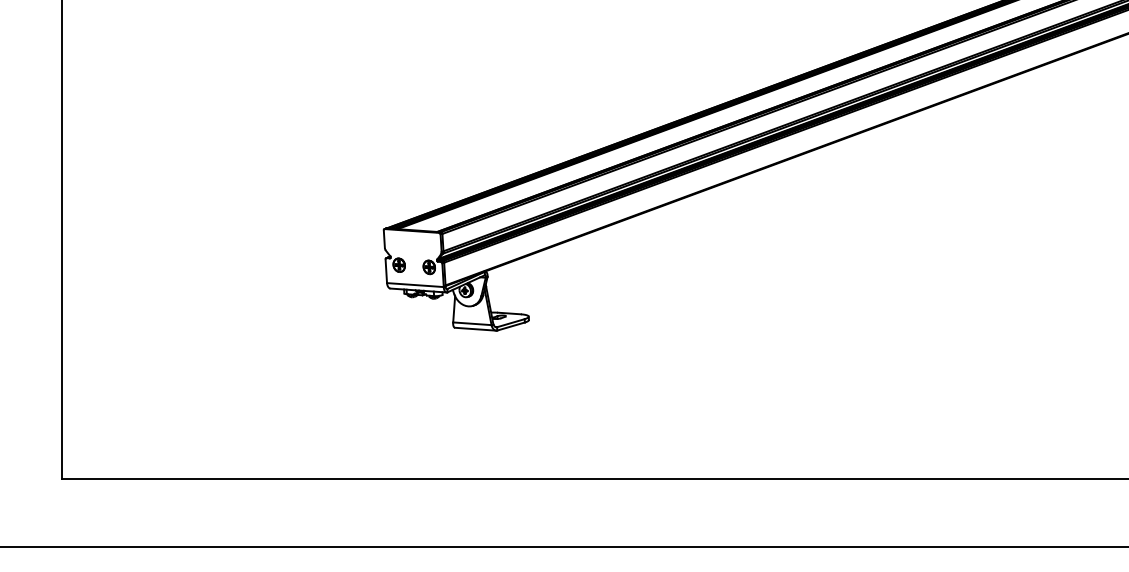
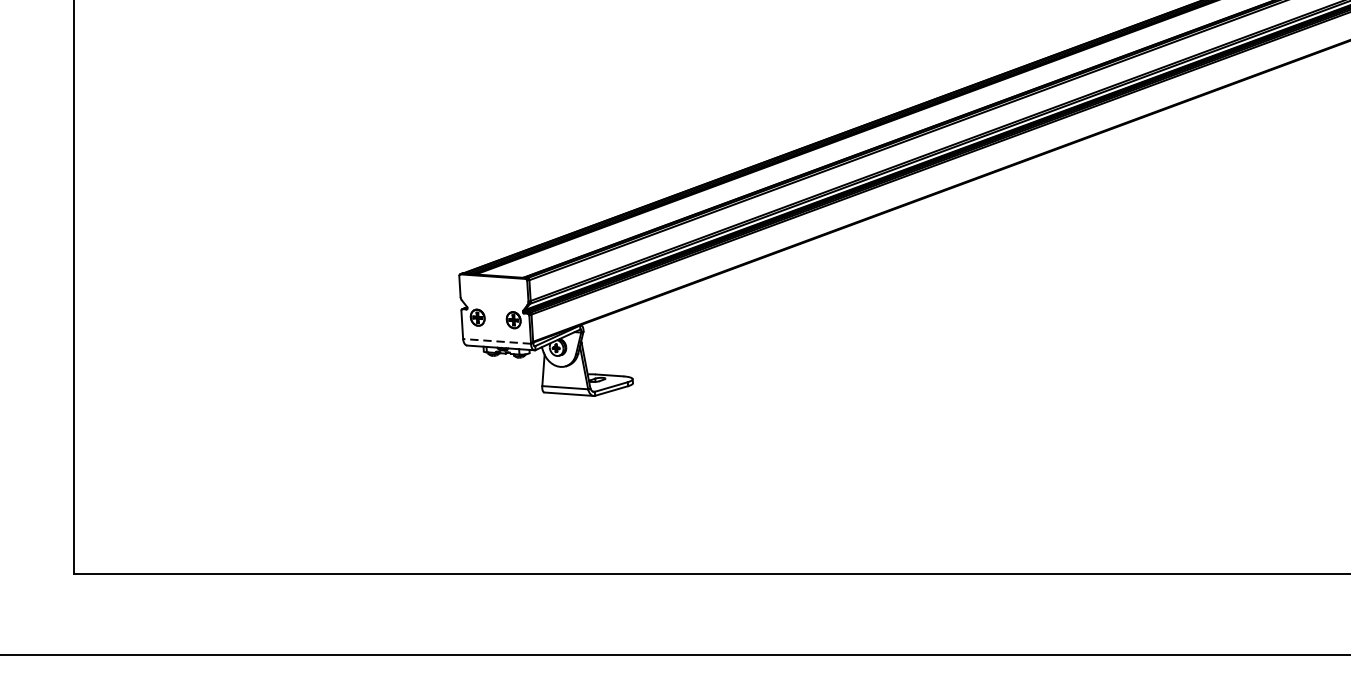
line: (414, 285) -> (495, 341), solid -> dashed

